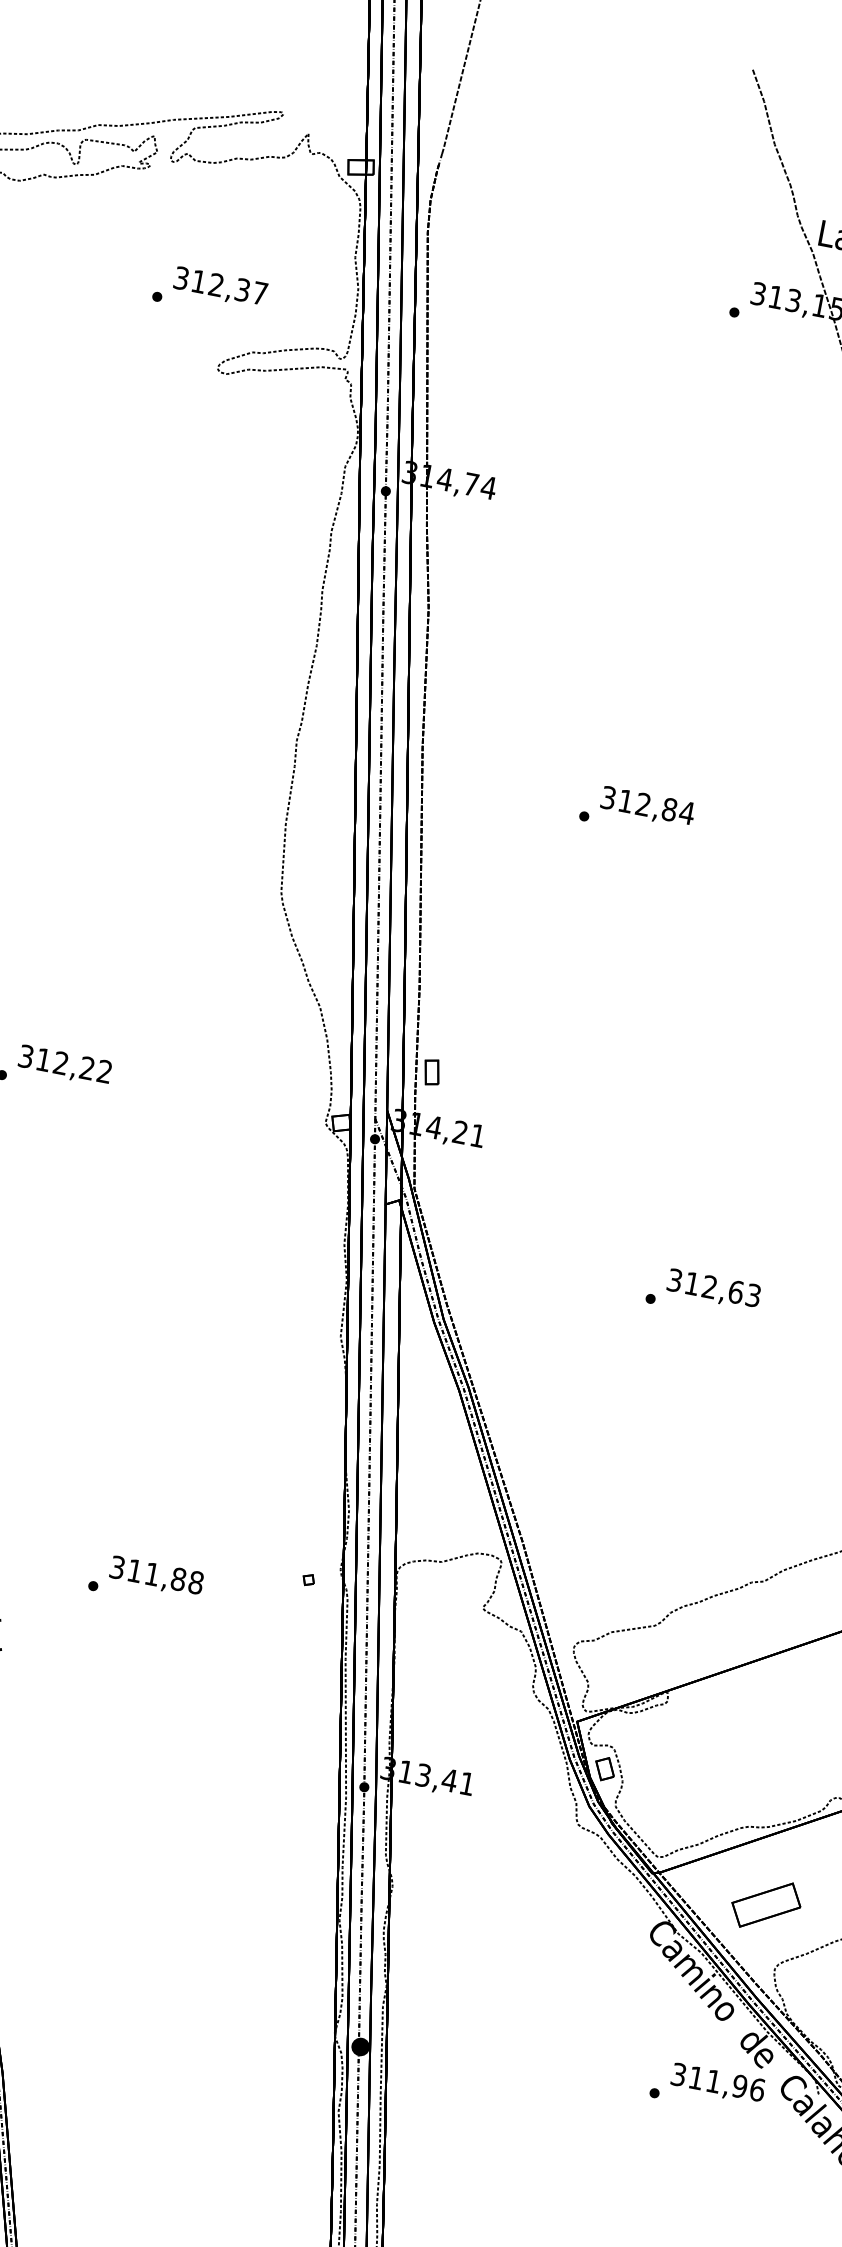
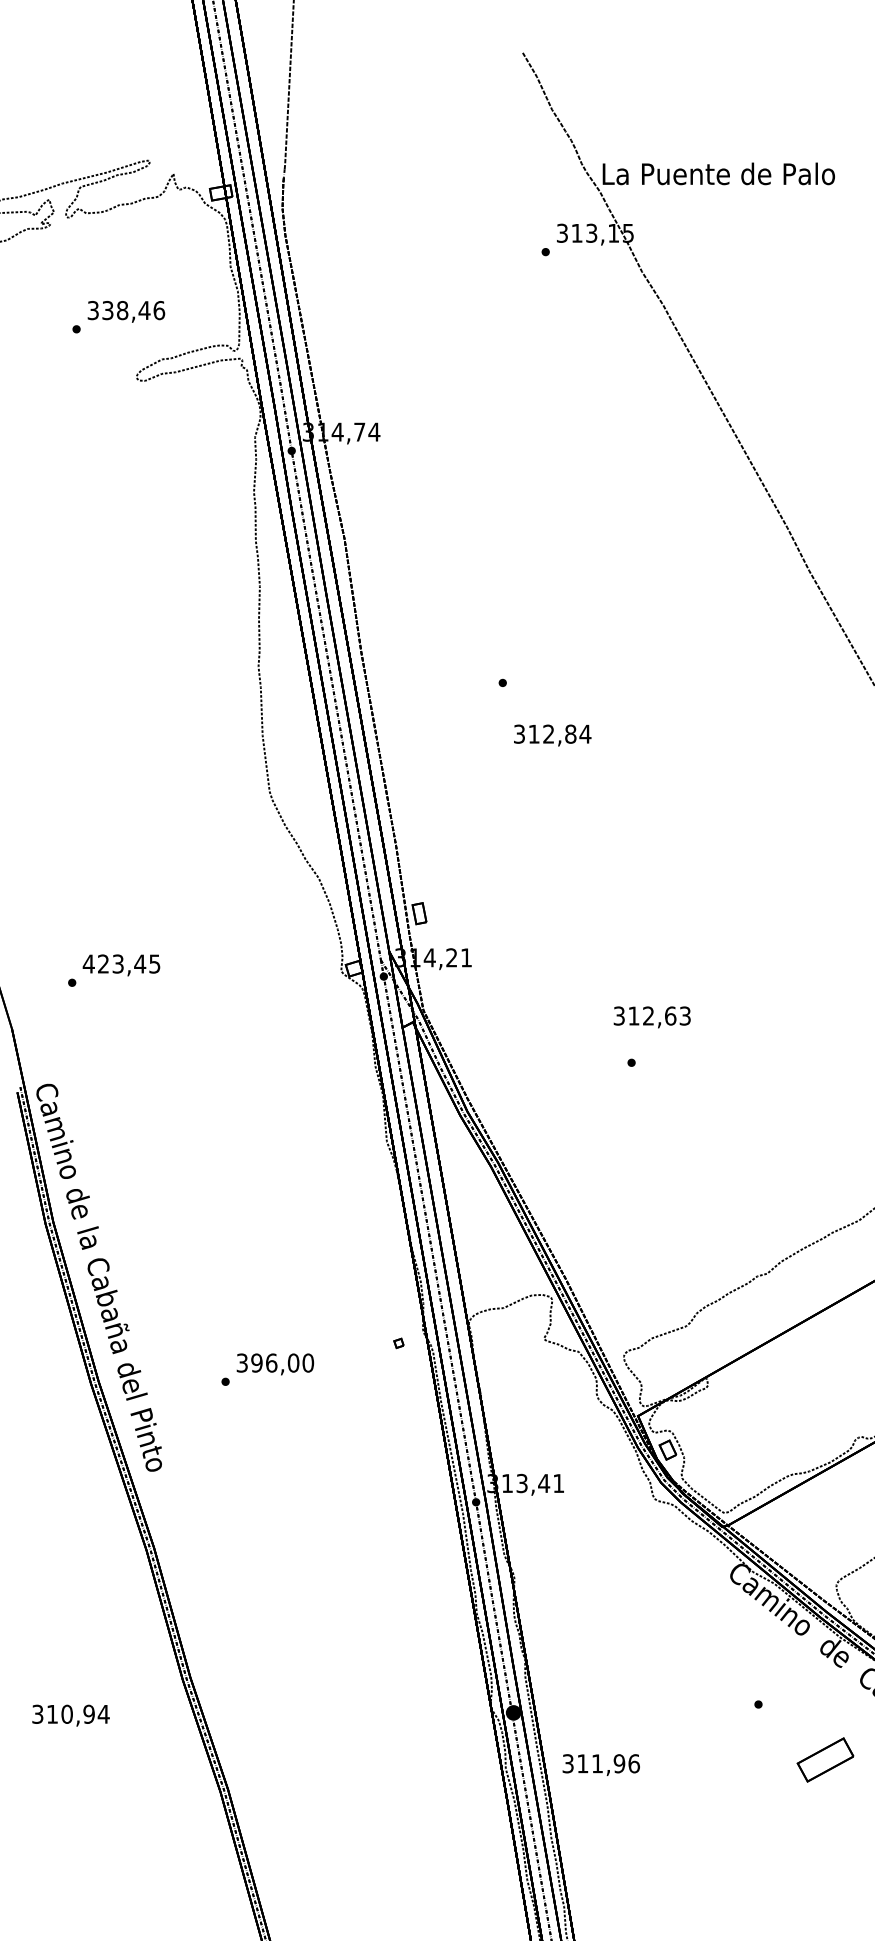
text: (229, 287) -> (133, 310), 312,37 -> 338,46
text: (647, 807) -> (552, 735), moved
text: (65, 1063) -> (121, 963), 312,22 -> 423,45
text: (712, 1289) -> (651, 1017), moved
text: (165, 1576) -> (282, 1362), 311,88 -> 396,00
part: (766, 1904) -> (825, 1759), moved
text: (717, 2082) -> (600, 1764), moved

